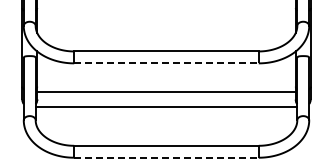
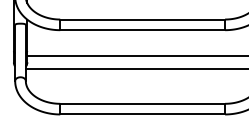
line: (166, 63) -> (142, 30), dashed -> solid
line: (166, 157) -> (142, 114), dashed -> solid

